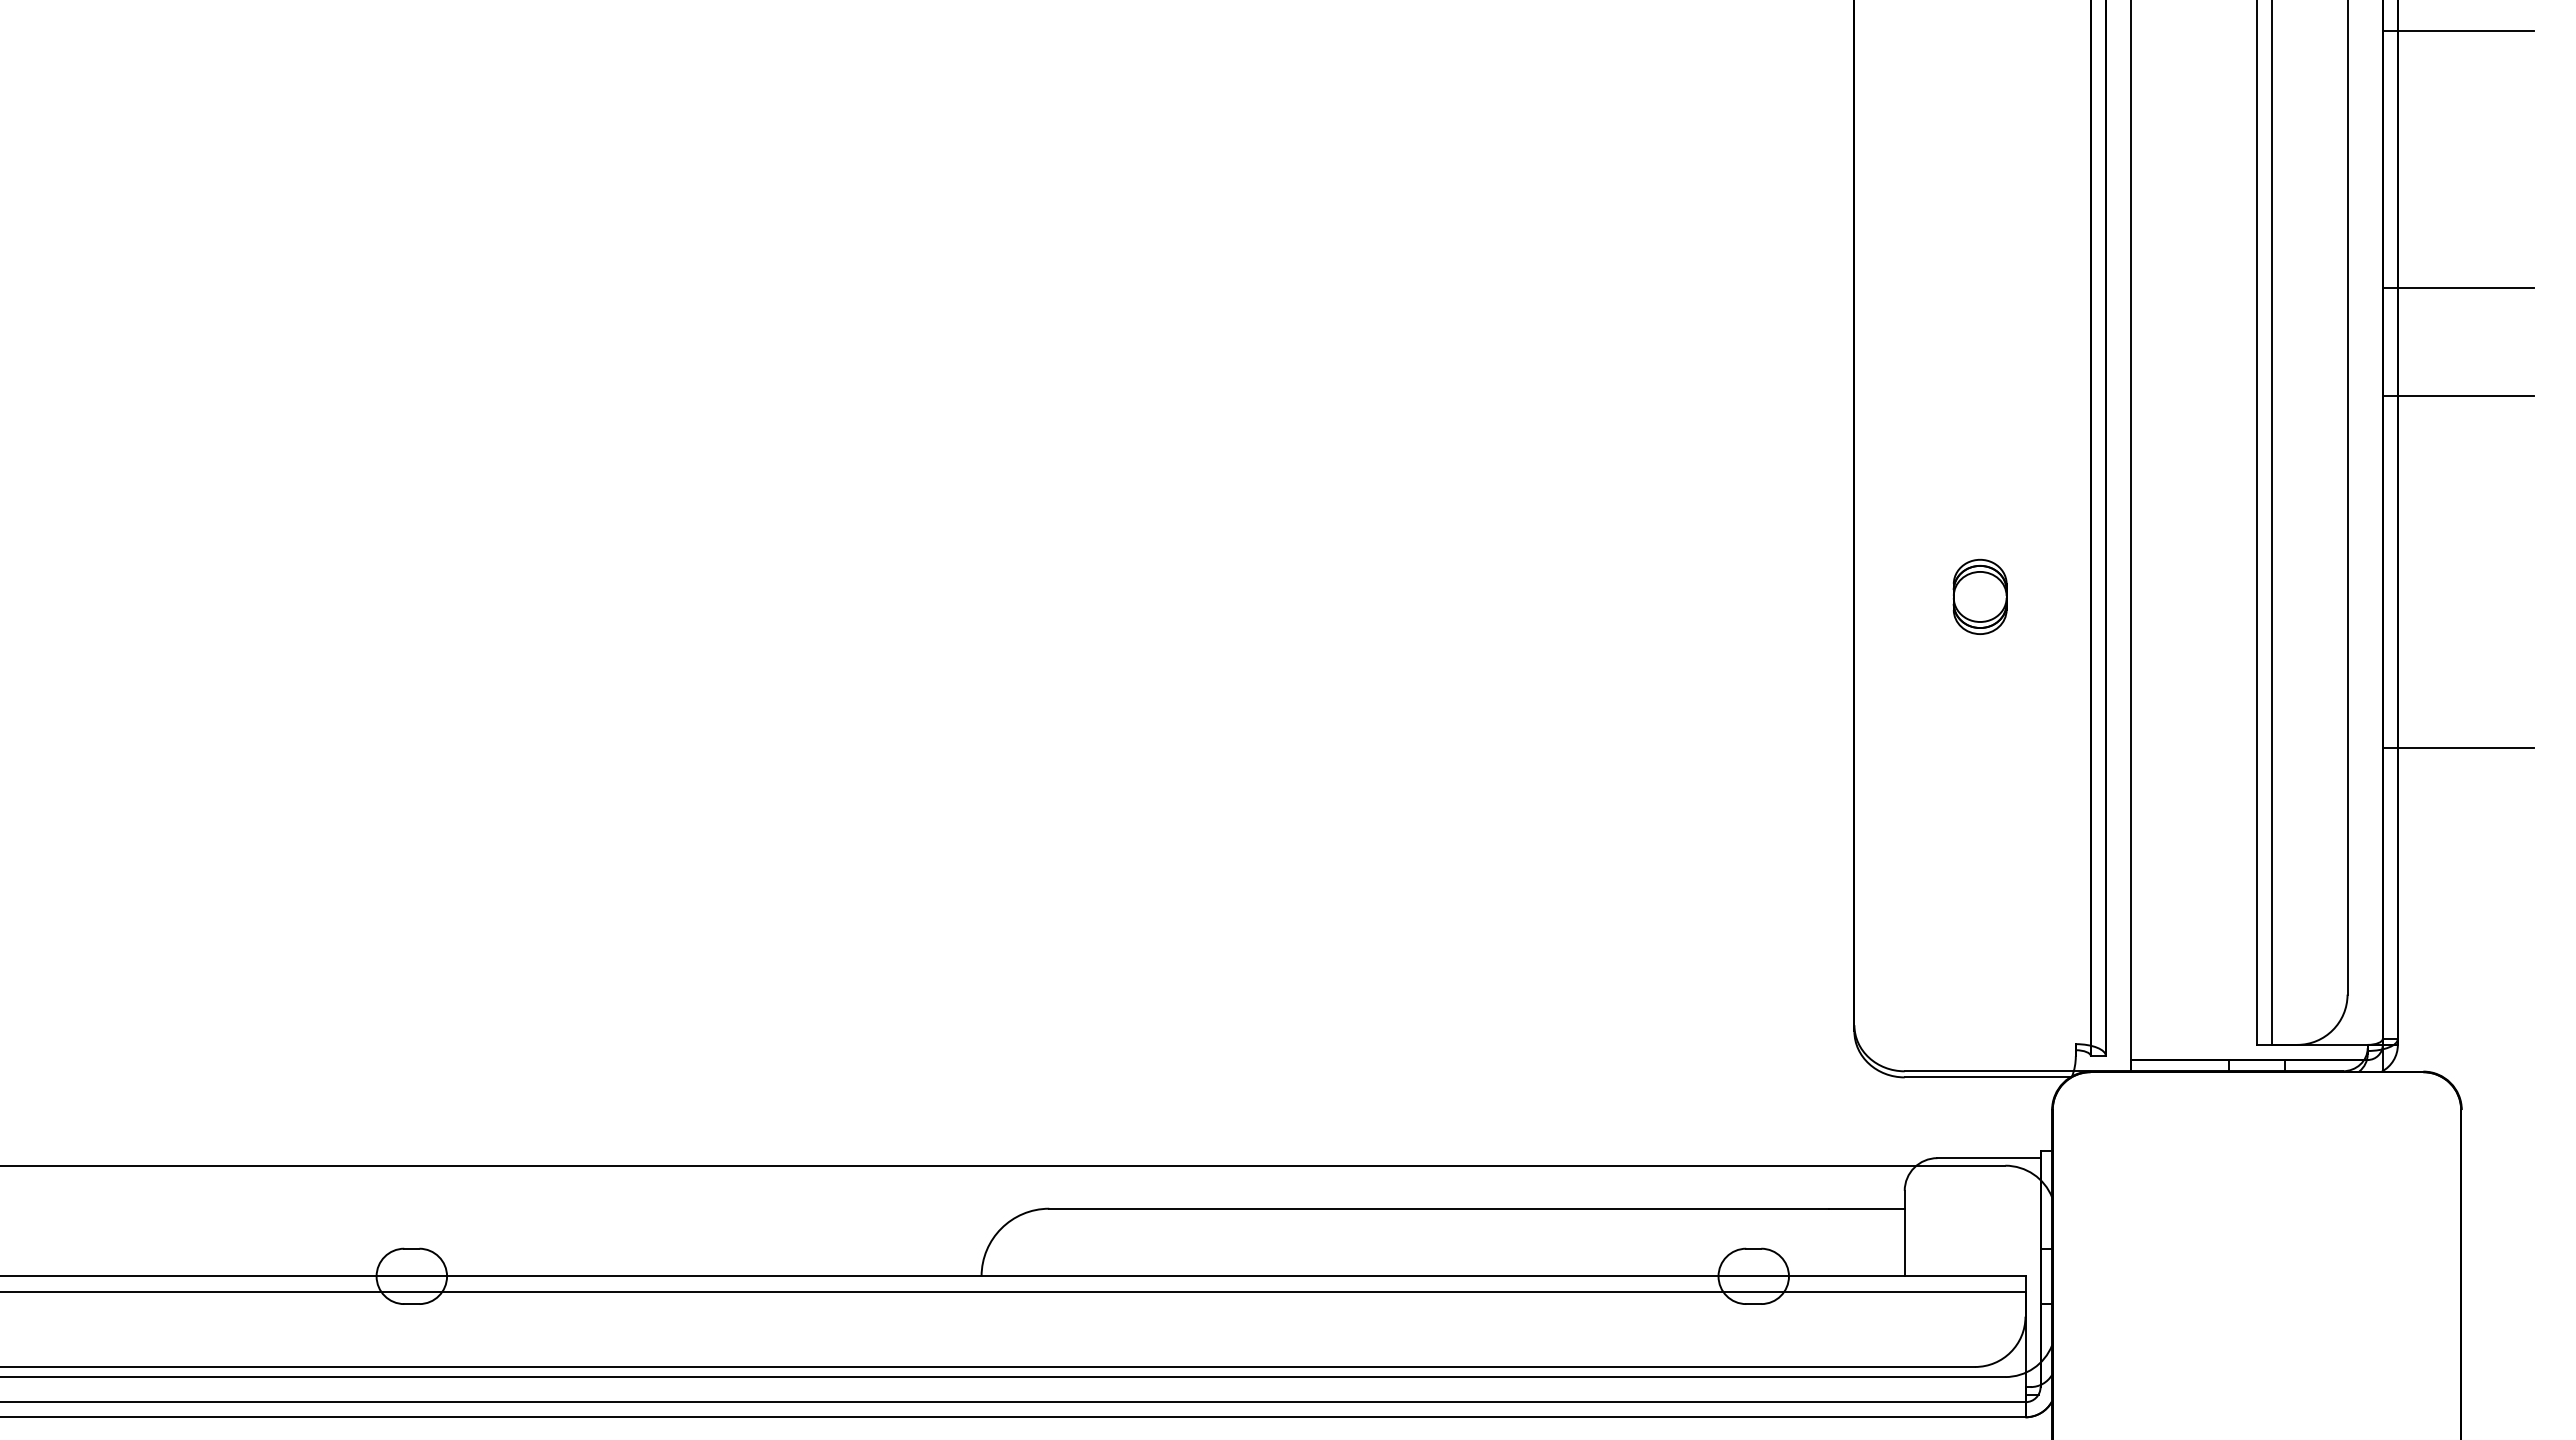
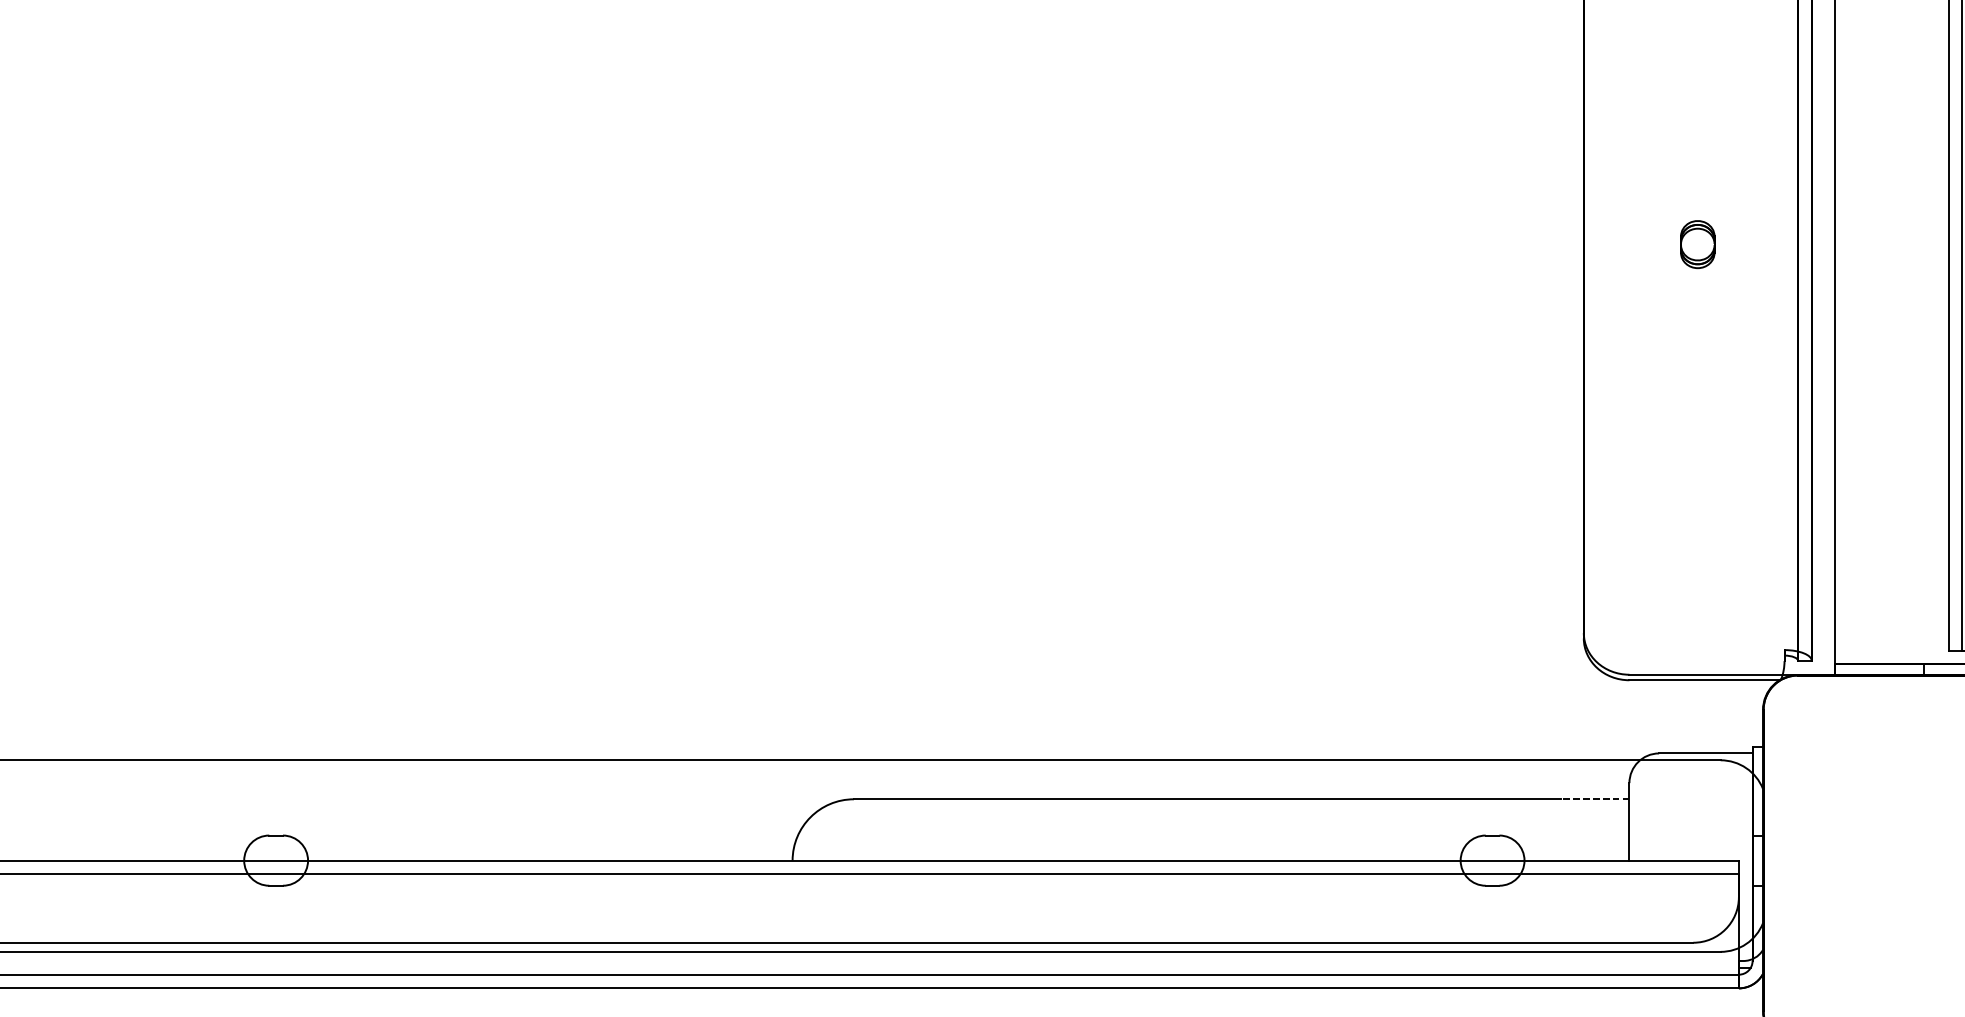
part: (1979, 596) -> (1697, 244), size x0.7
line: (1866, 1208) -> (1594, 799), solid -> dashed

